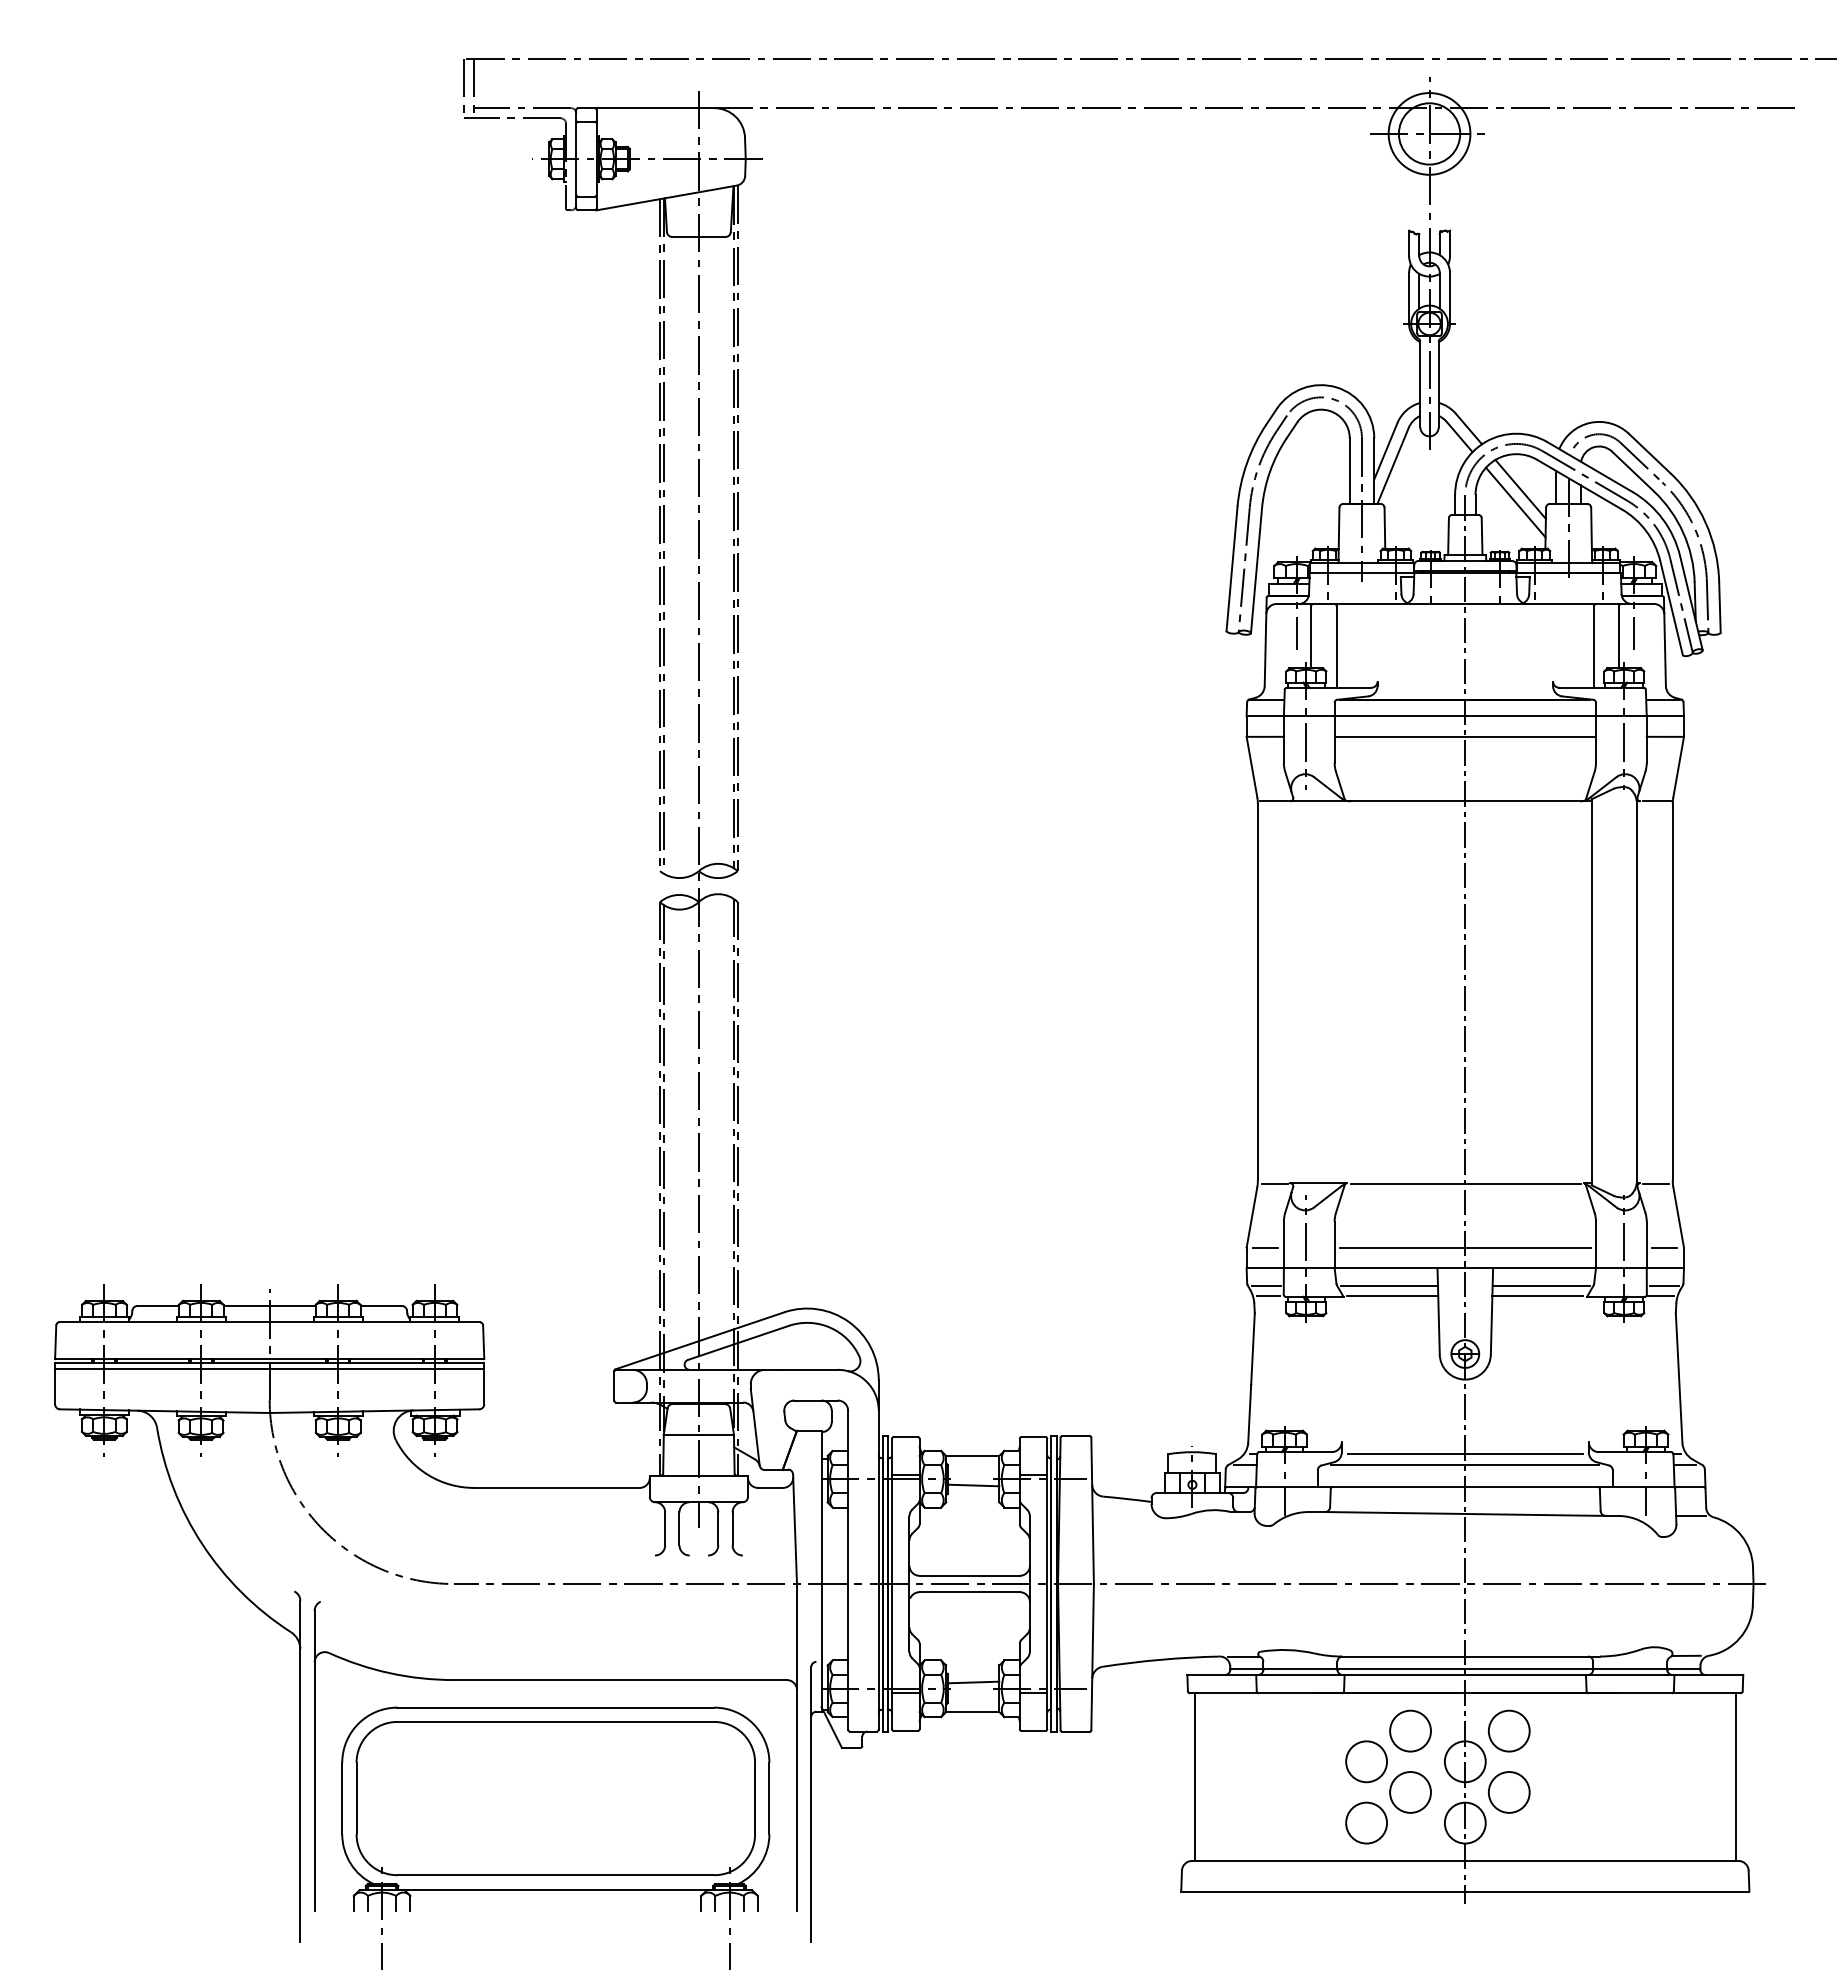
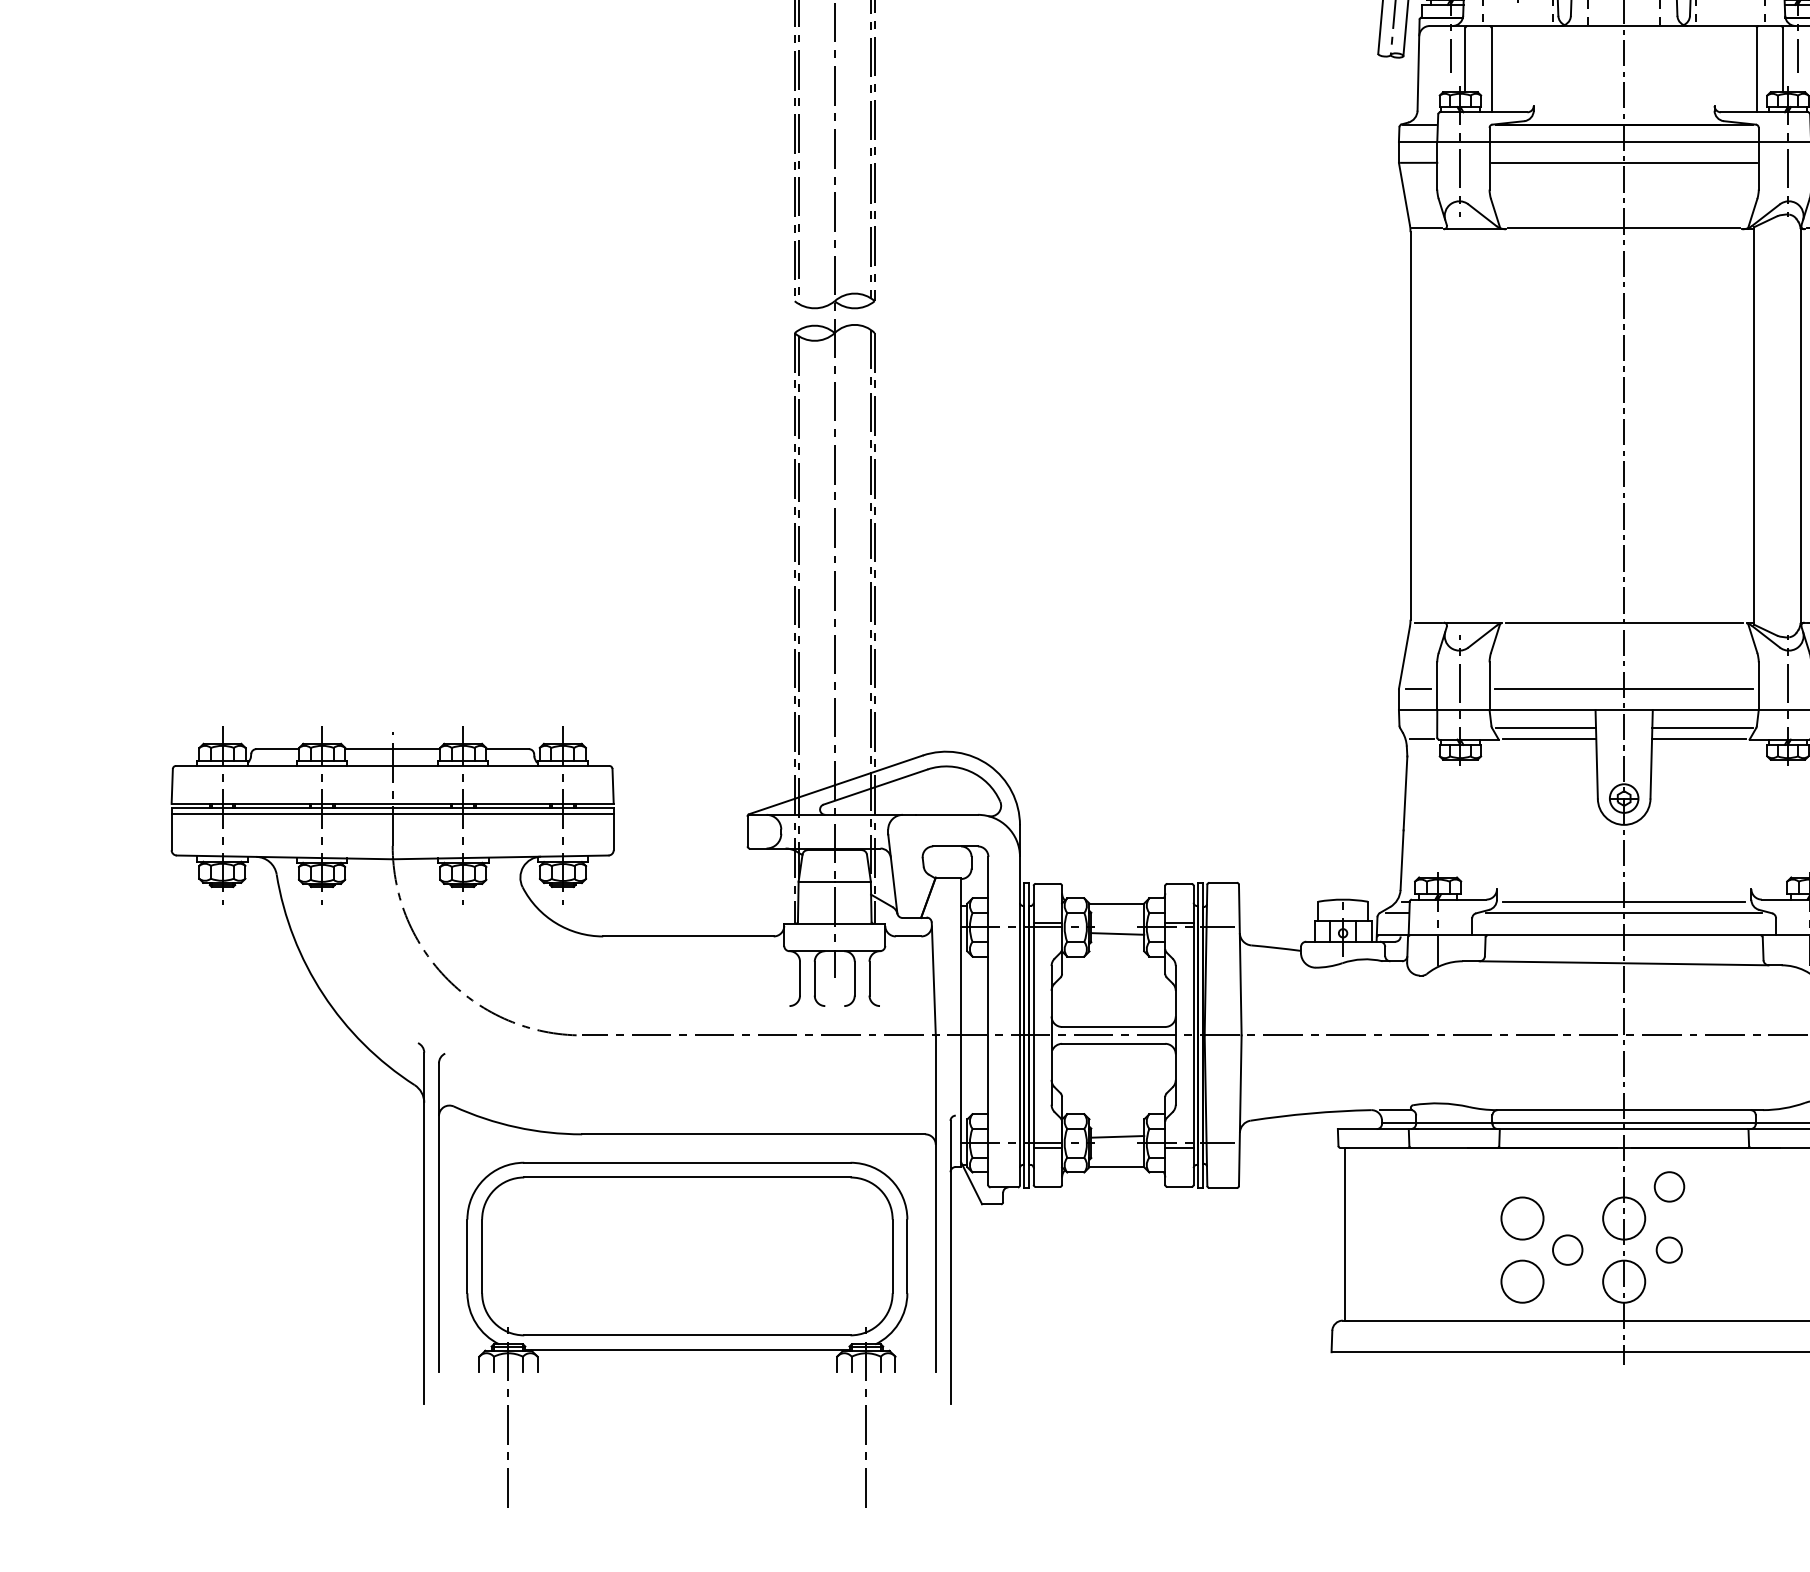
line: (1266, 1285) -> (1419, 727), removed
circle: (1410, 1730) -> (1567, 1186), removed
circle: (1509, 1730) -> (1669, 1186), size x0.7
circle: (1410, 1792) -> (1567, 1250), size x0.7
circle: (1508, 1792) -> (1668, 1250), size x0.6

